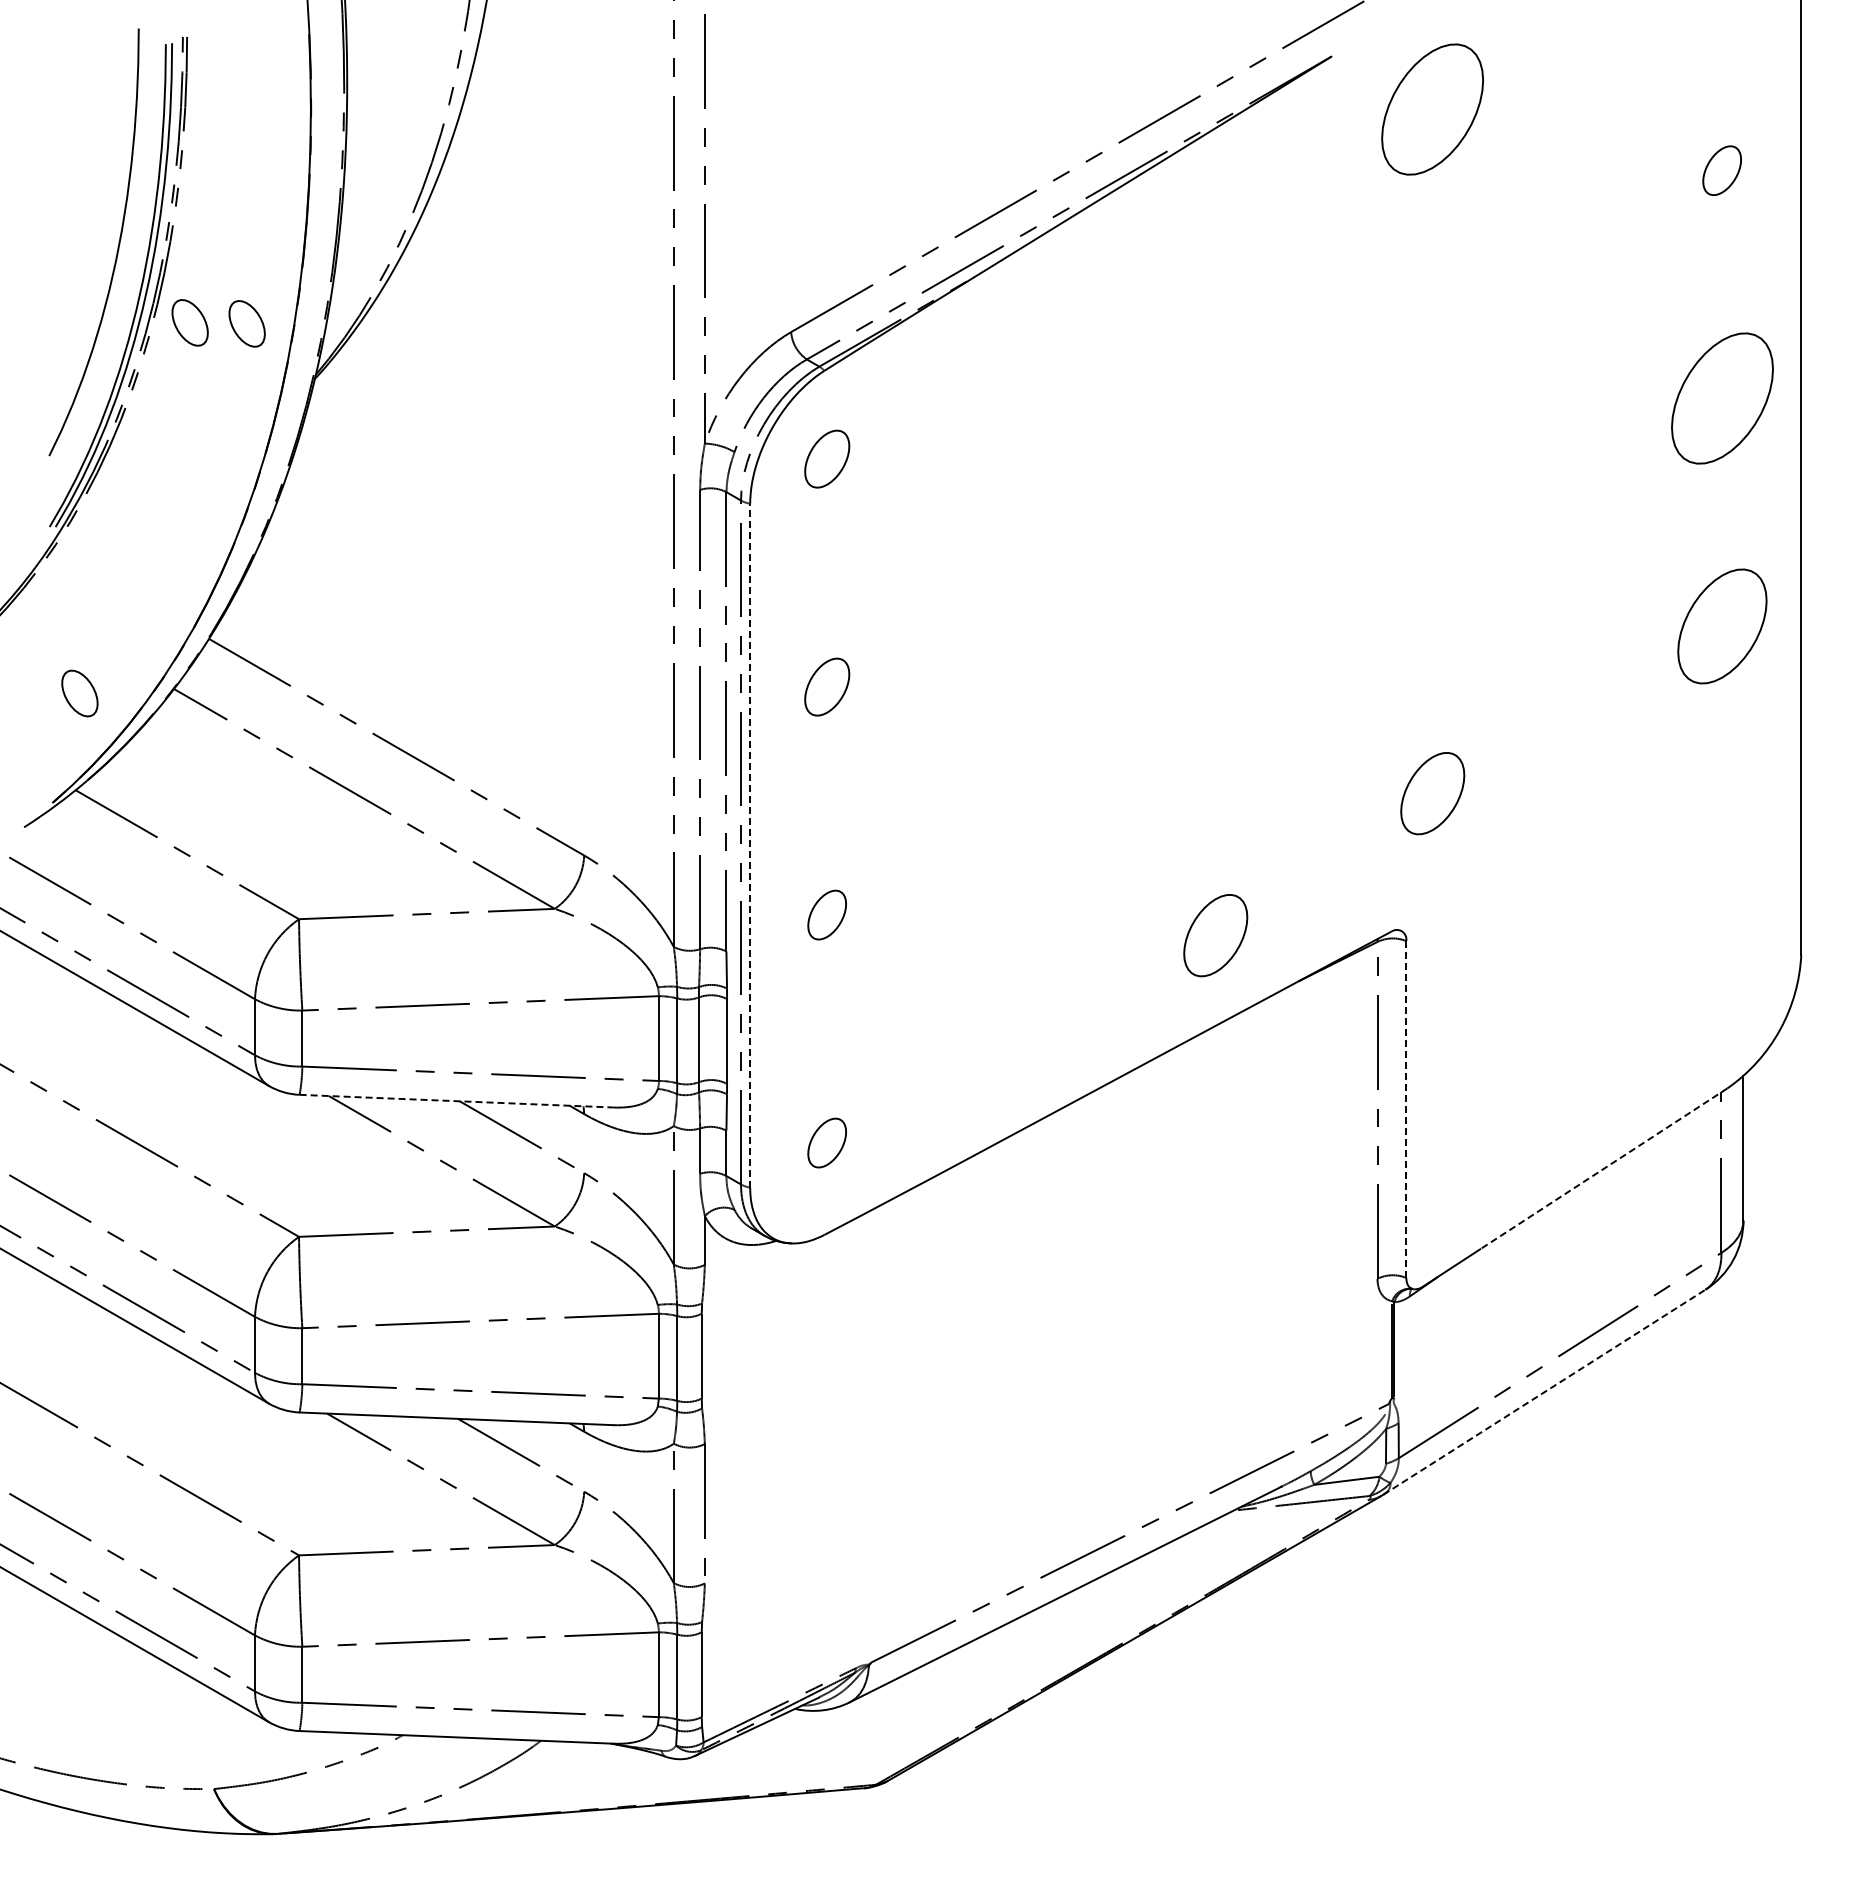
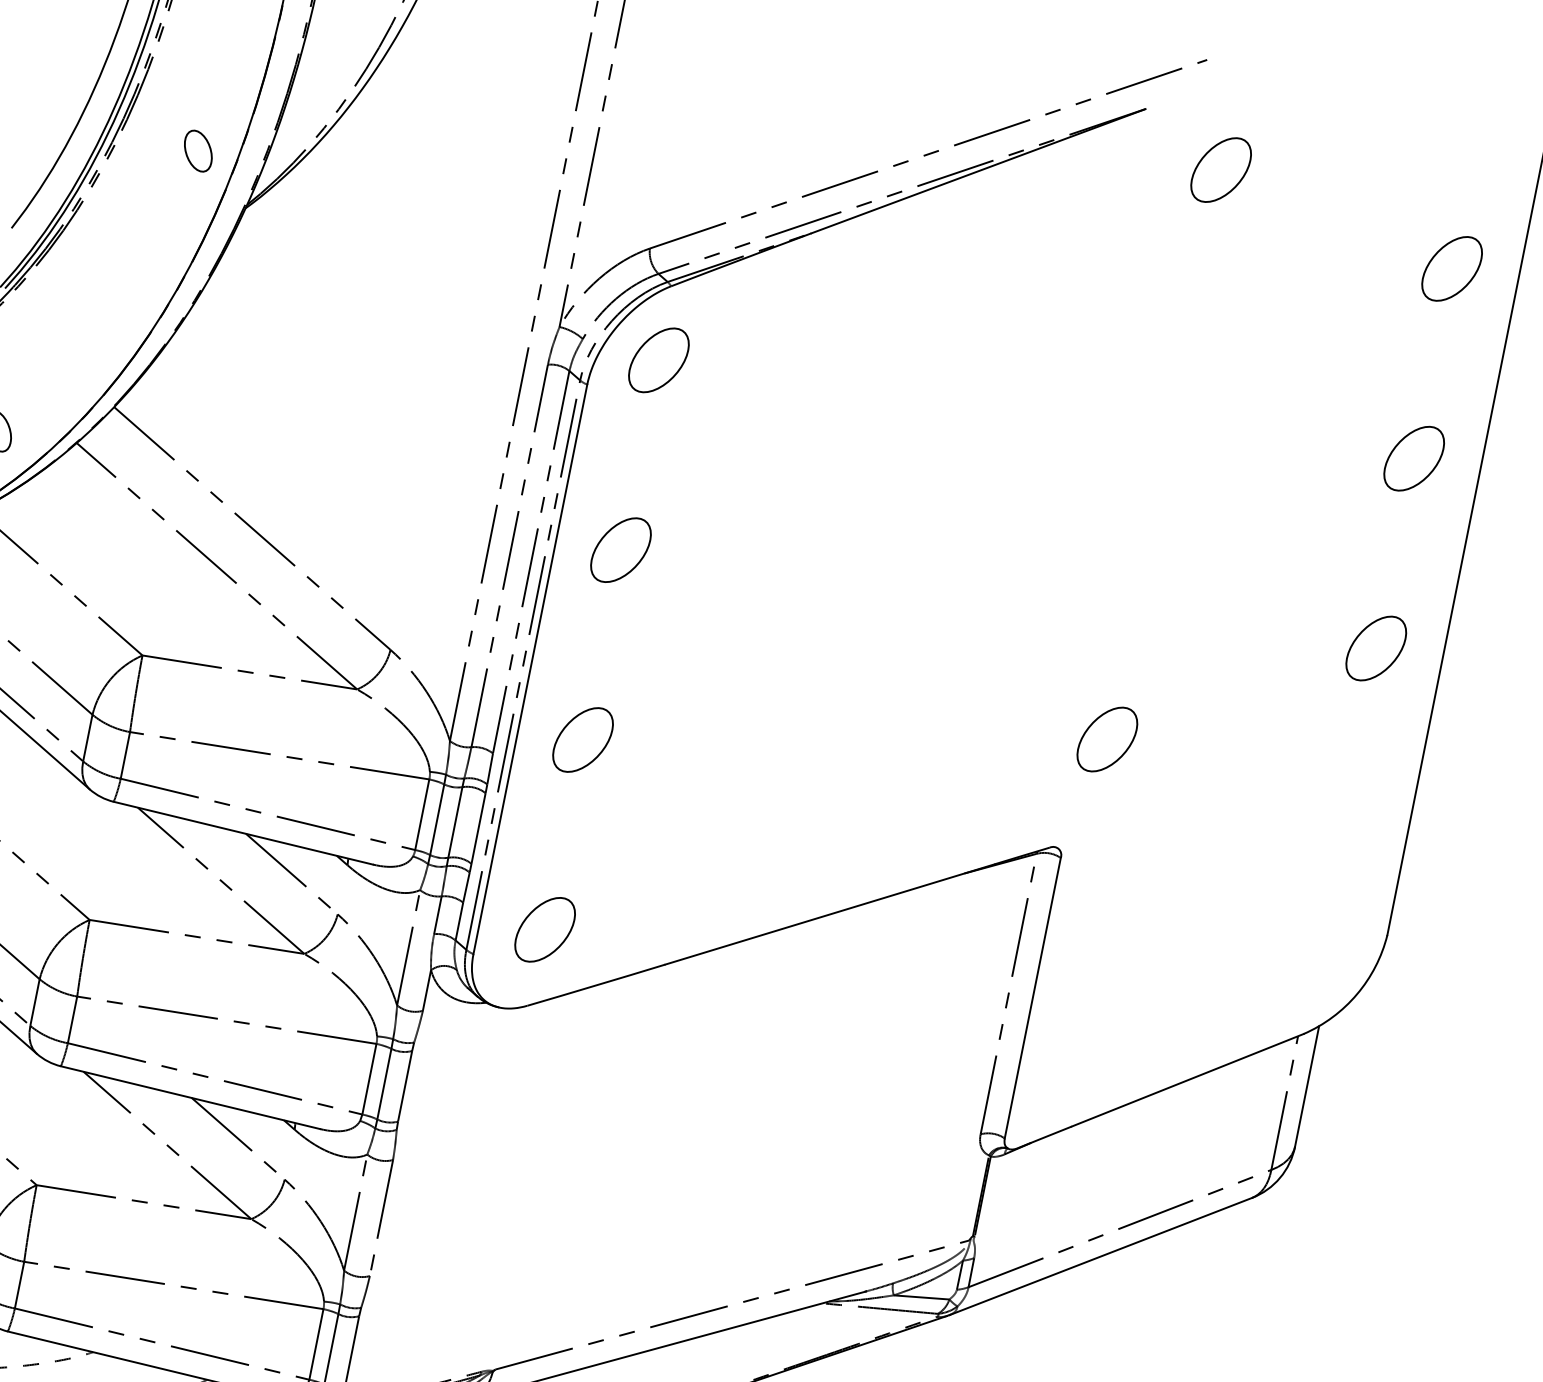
part: (1432, 109) -> (1220, 169), size x0.62
part: (1721, 170) -> (1451, 268), size x1.67
part: (189, 322) -> (150, 140), removed
part: (1721, 398) -> (1413, 458), size x0.62
part: (826, 458) -> (658, 359), size x1.43
part: (1721, 626) -> (1375, 648), size x0.71
part: (826, 686) -> (620, 549), size x1.43
line: (750, 845) -> (530, 669), dashed -> solid
part: (826, 914) -> (582, 739), size x1.67
part: (1215, 935) -> (902, 821), removed
line: (456, 1101) -> (243, 833), dashed -> solid
line: (1406, 1110) -> (1032, 999), dashed -> solid
part: (826, 1142) -> (544, 929), size x1.67
line: (1604, 1168) -> (1188, 1080), dashed -> solid
line: (1544, 1392) -> (1100, 1256), dashed -> solid

